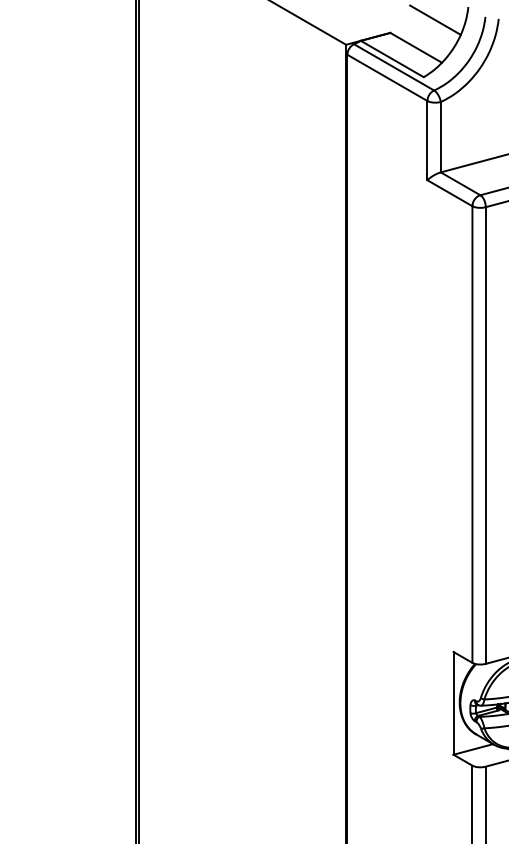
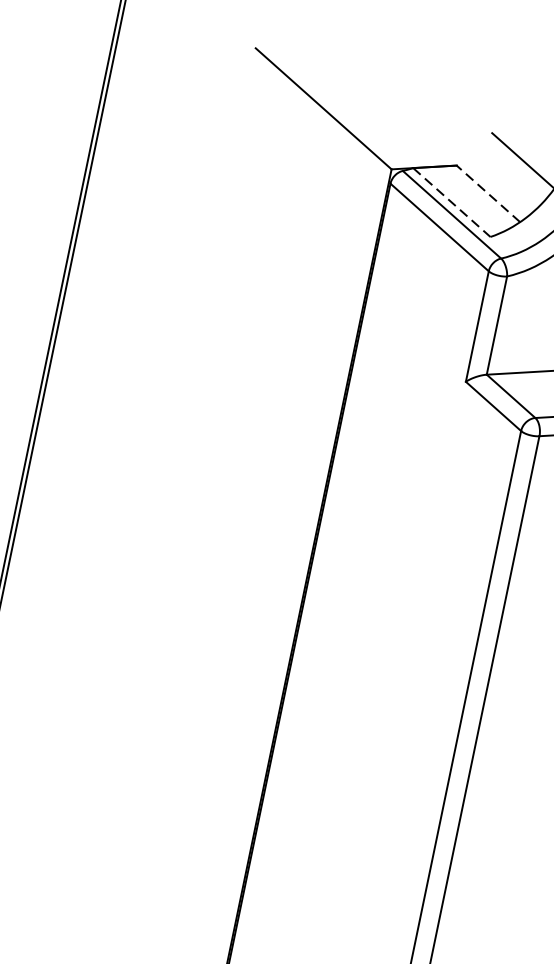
line: (416, 47) -> (488, 193), solid -> dashed
line: (392, 59) -> (452, 203), solid -> dashed

